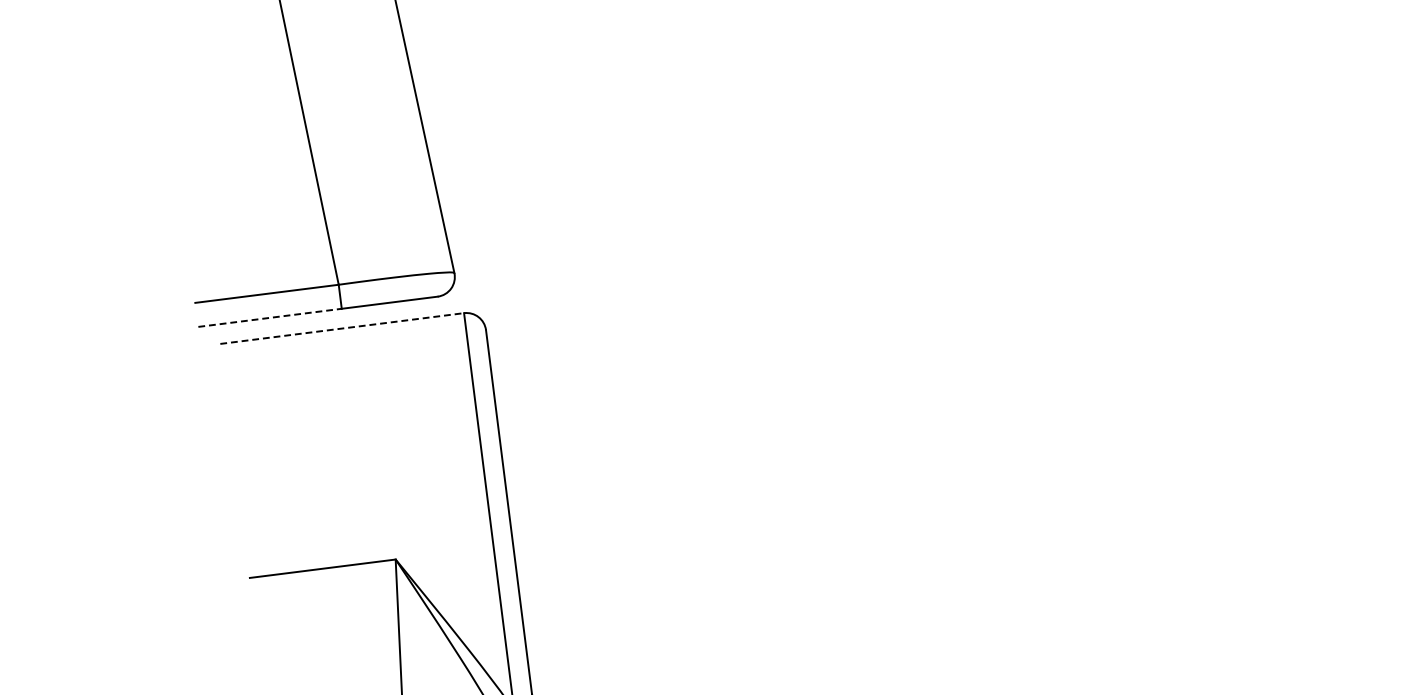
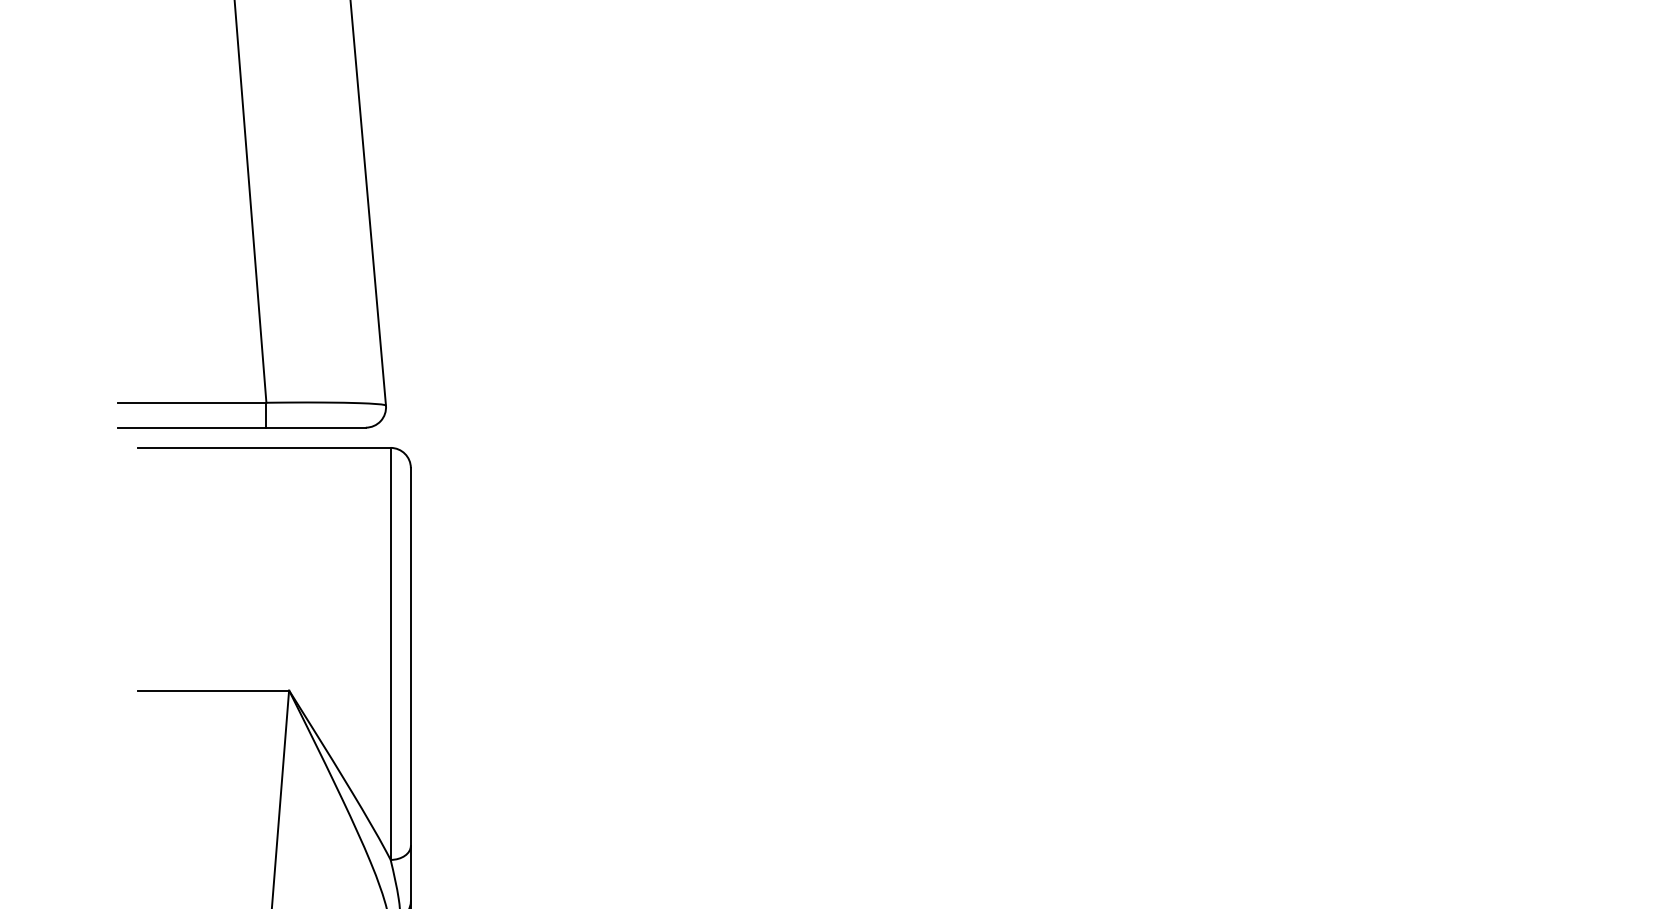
line: (270, 317) -> (192, 427), dashed -> solid
line: (342, 328) -> (264, 447), dashed -> solid

